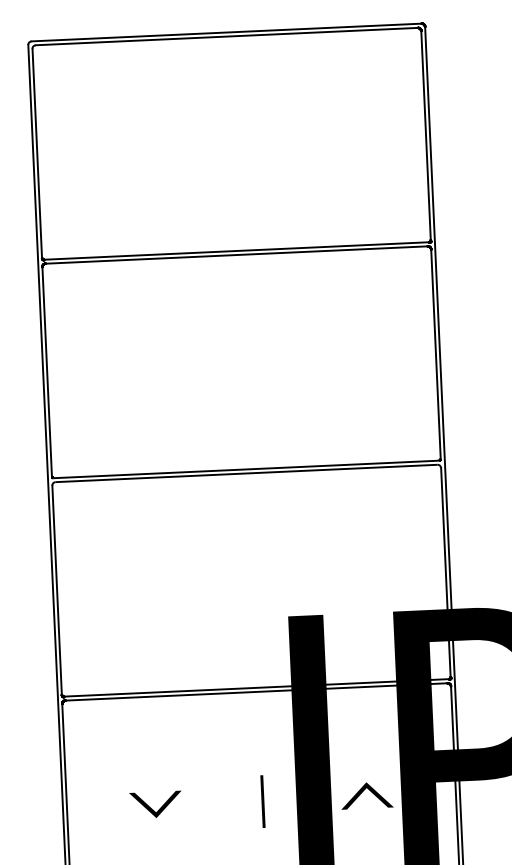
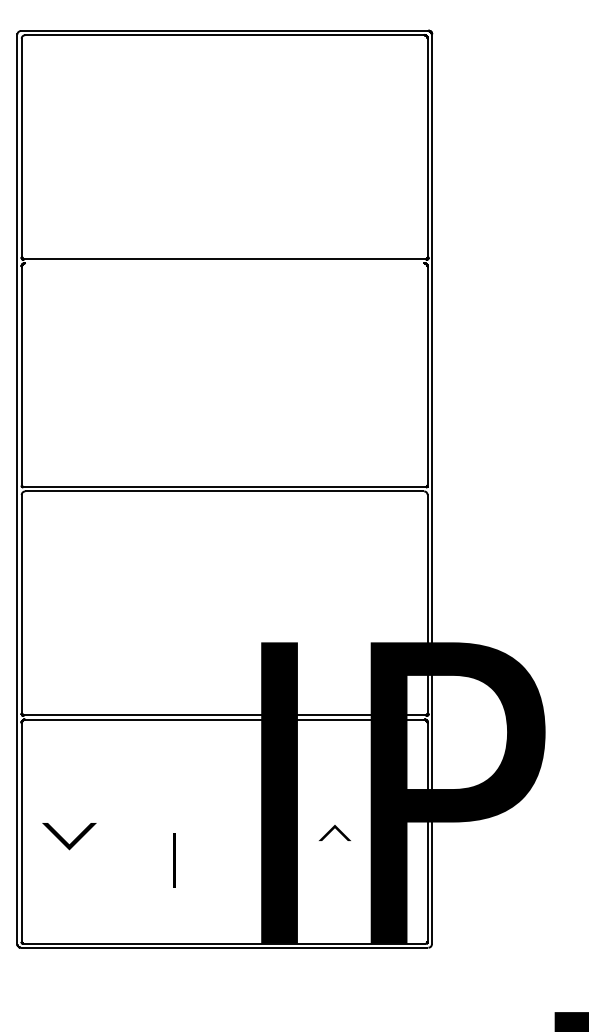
line: (236, 255) -> (224, 263), removed
part: (366, 795) -> (334, 832), size x0.6
line: (263, 801) -> (174, 860), moved
part: (155, 804) -> (69, 836), moved

